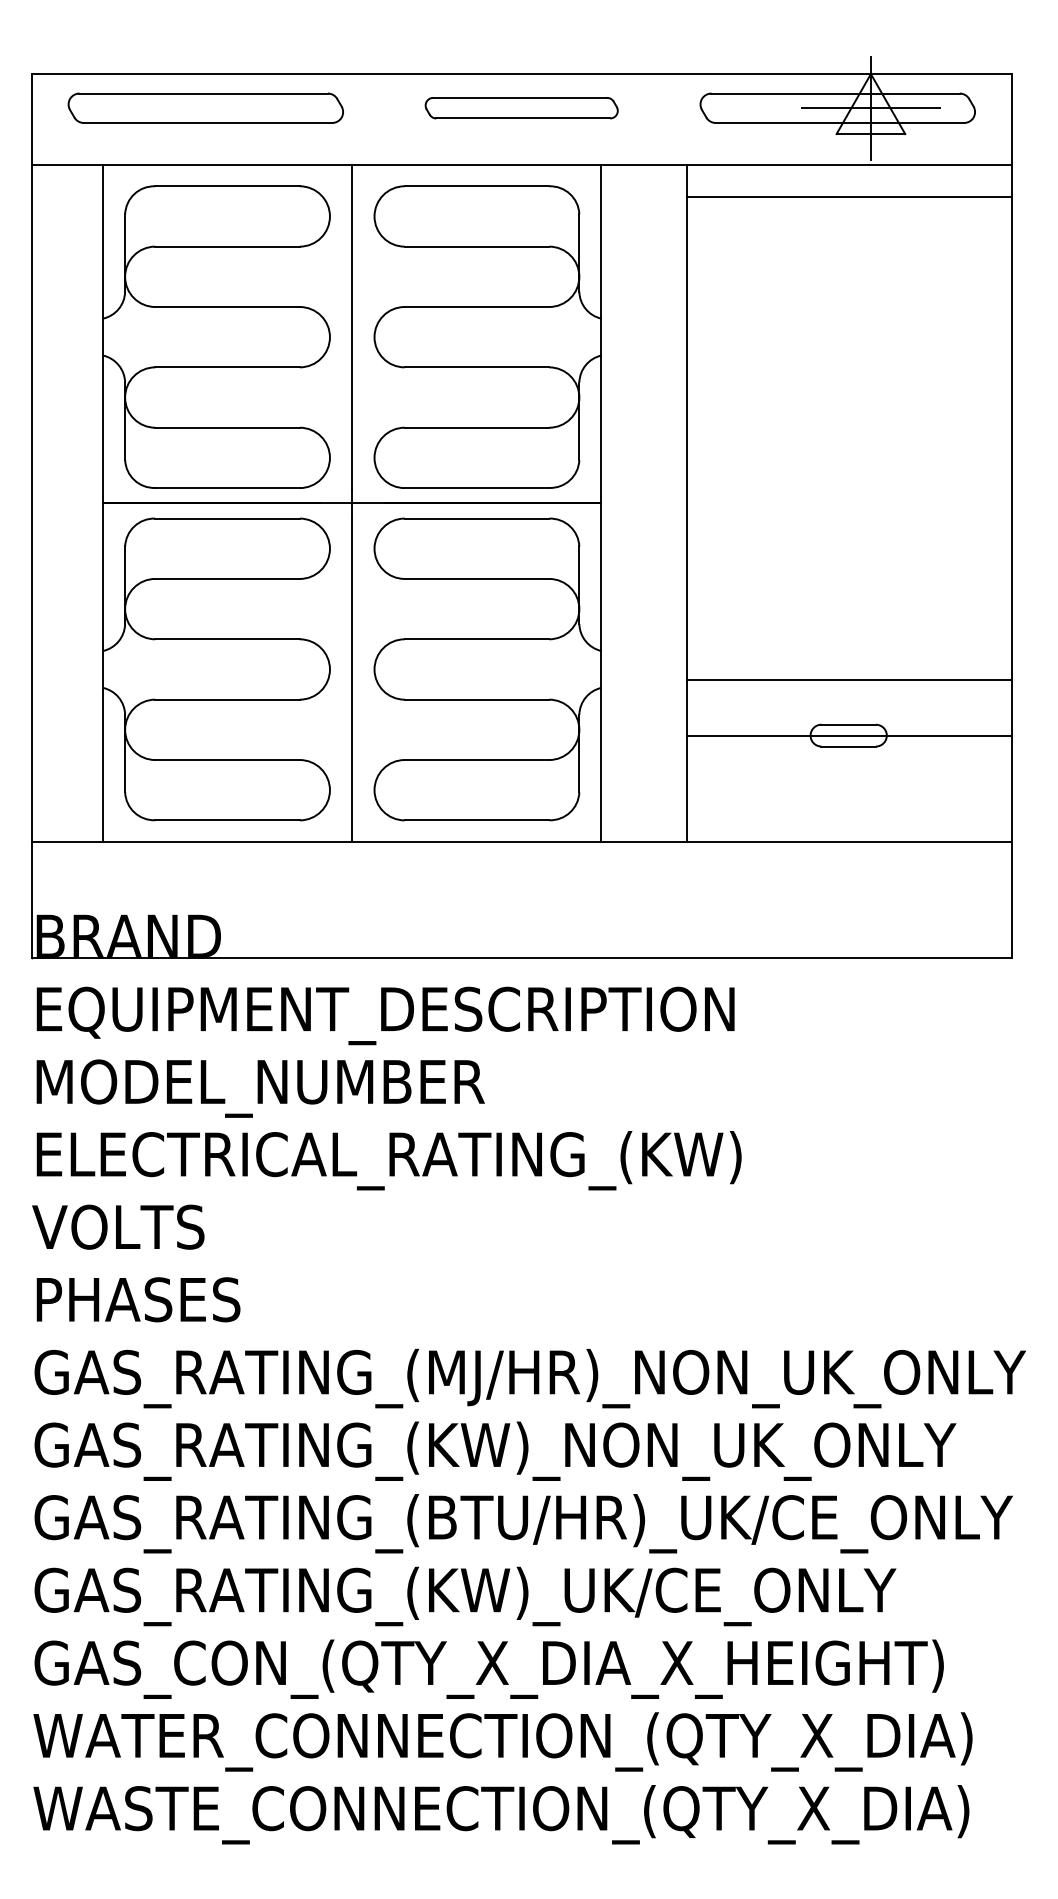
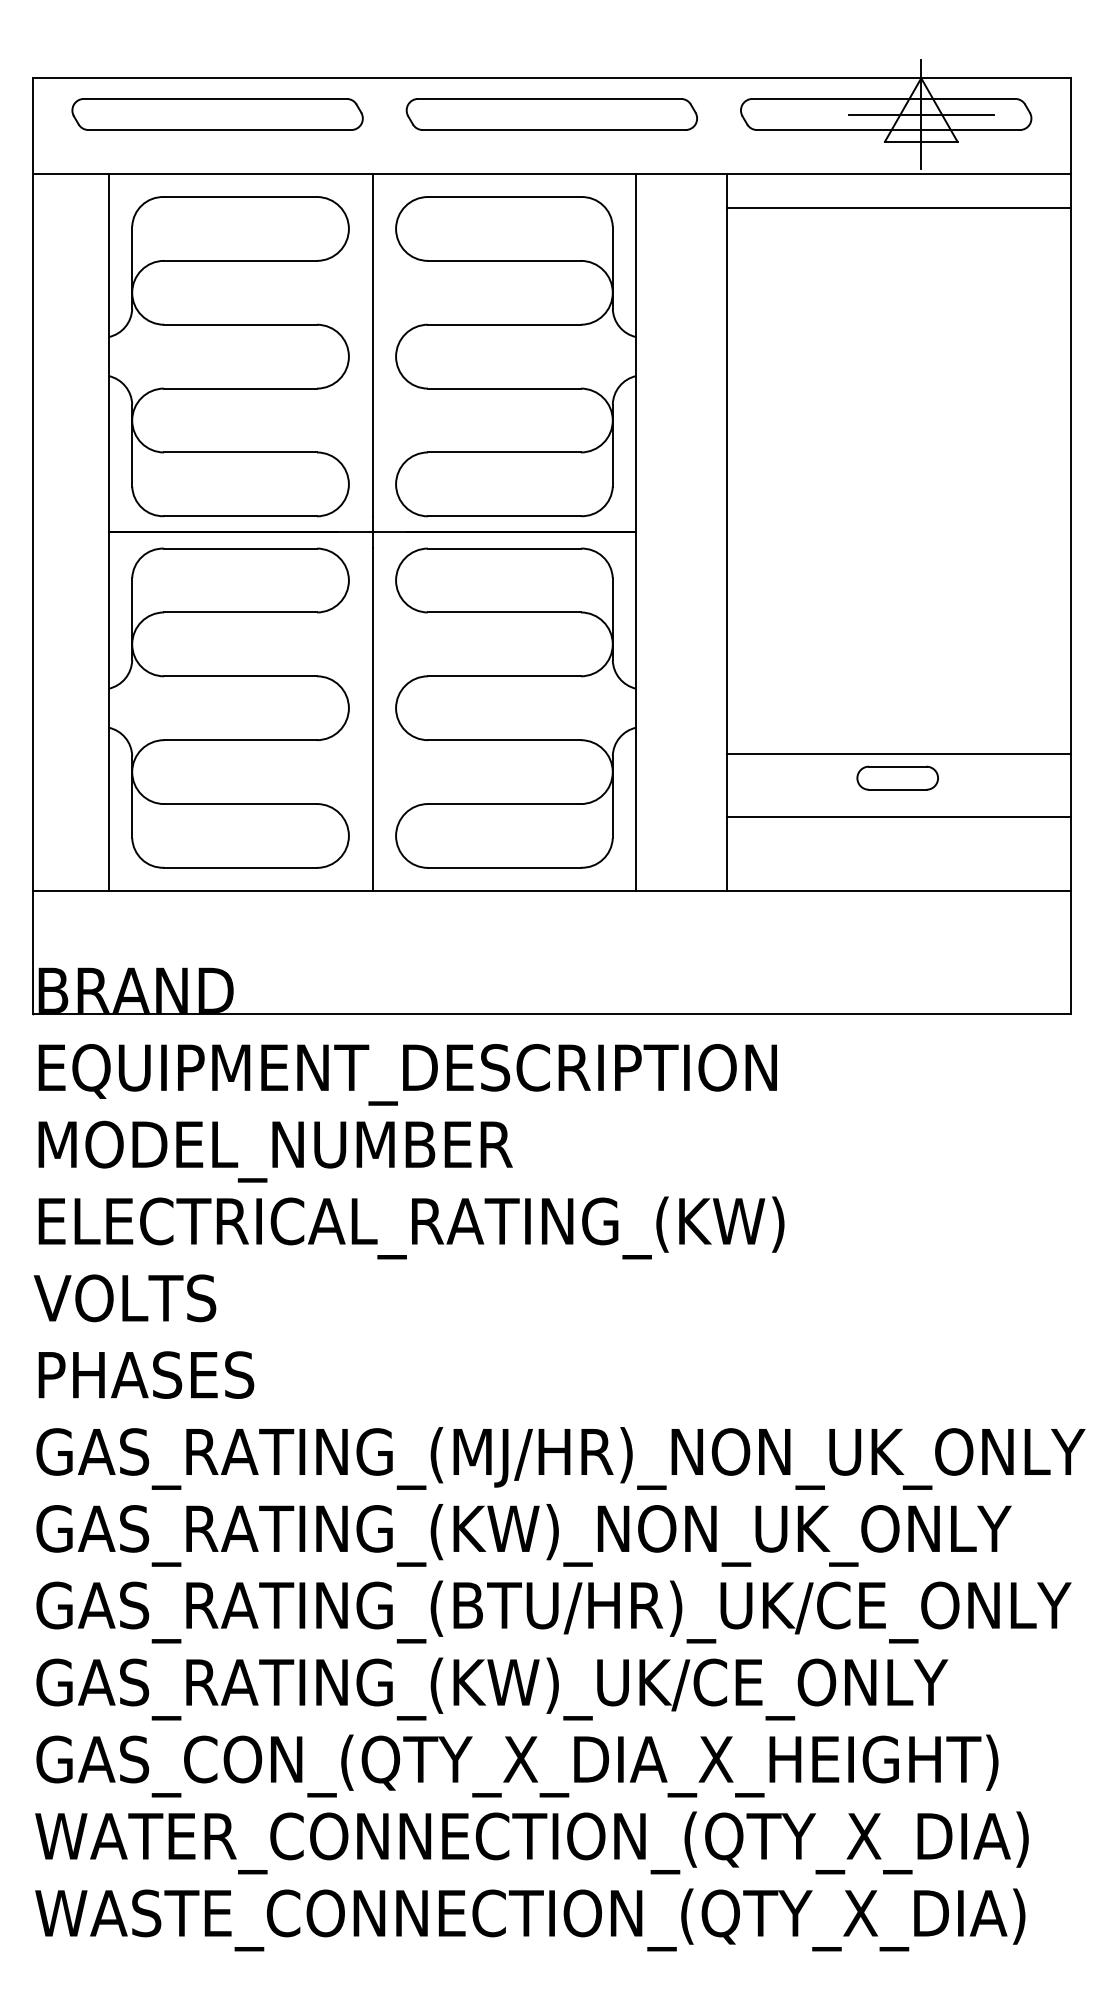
part: (521, 107) -> (551, 113), size x1.43
line: (849, 680) -> (898, 754), moved
line: (849, 736) -> (898, 817), moved

